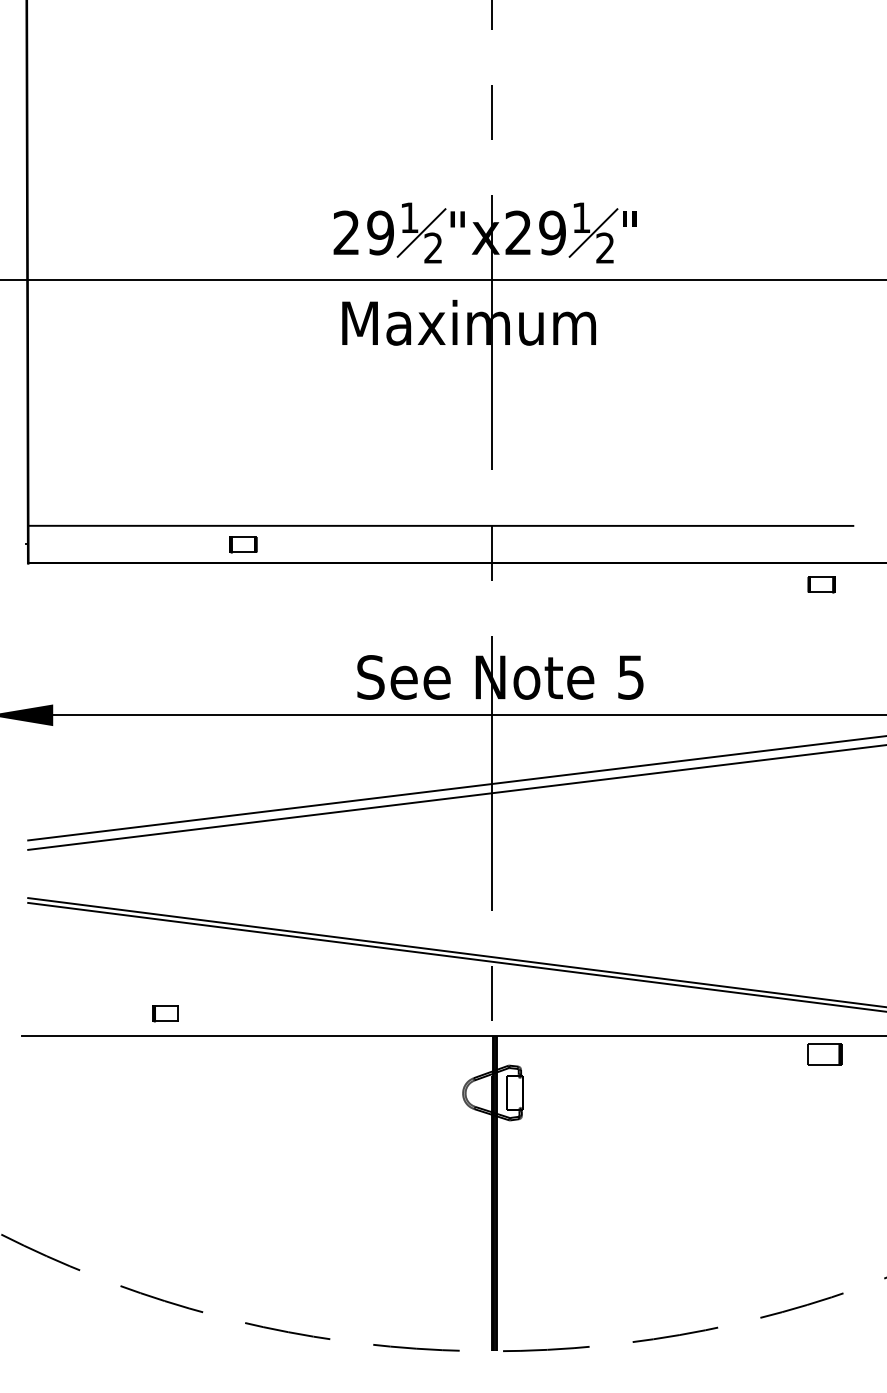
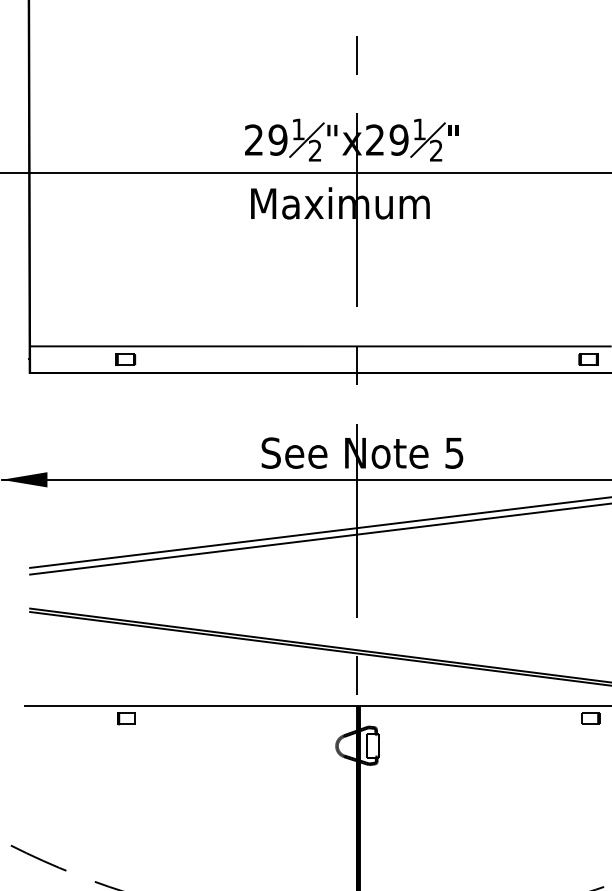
part: (243, 544) -> (125, 359), moved
part: (821, 584) -> (588, 359), moved
part: (165, 1013) -> (126, 718), moved
part: (824, 1054) -> (590, 718), size x0.71

